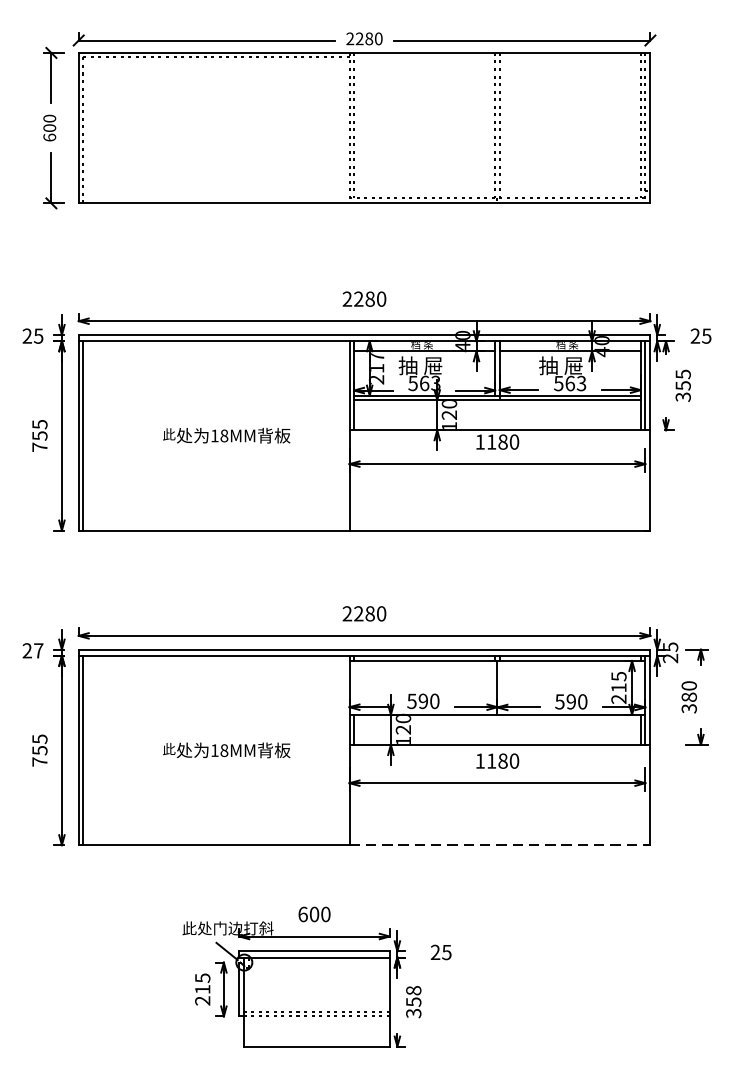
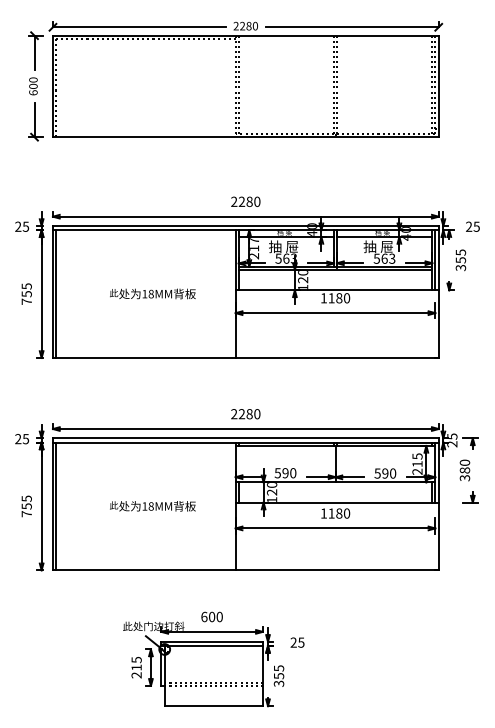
text: (37, 651) -> (25, 439), 27 -> 25
line: (500, 845) -> (337, 570), dashed -> solid
text: (412, 990) -> (278, 668), 358 -> 355

